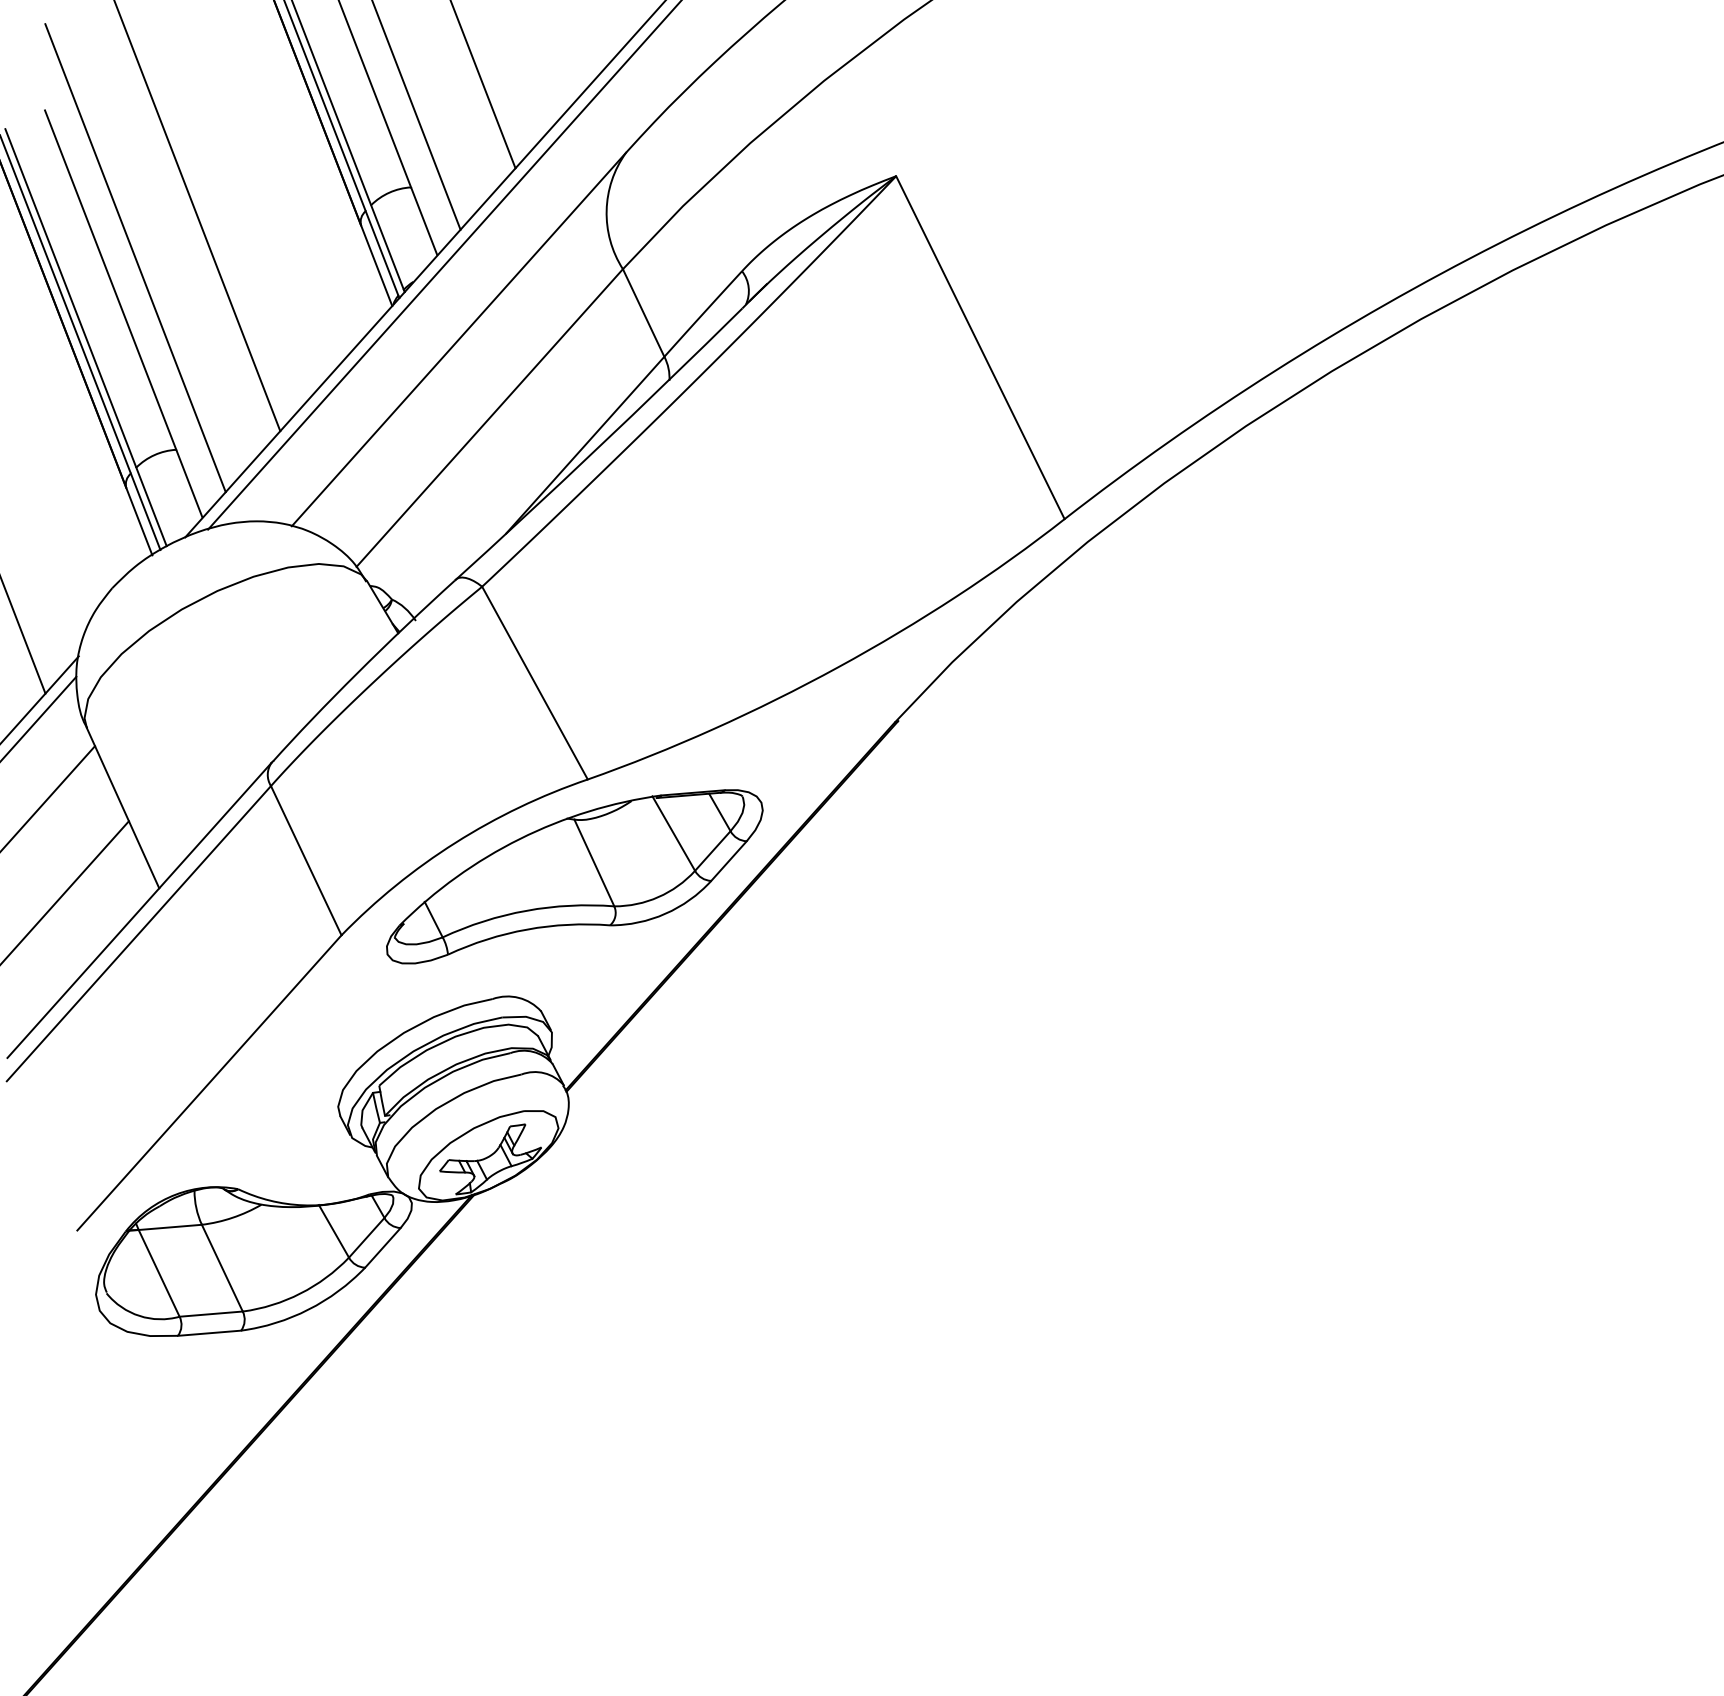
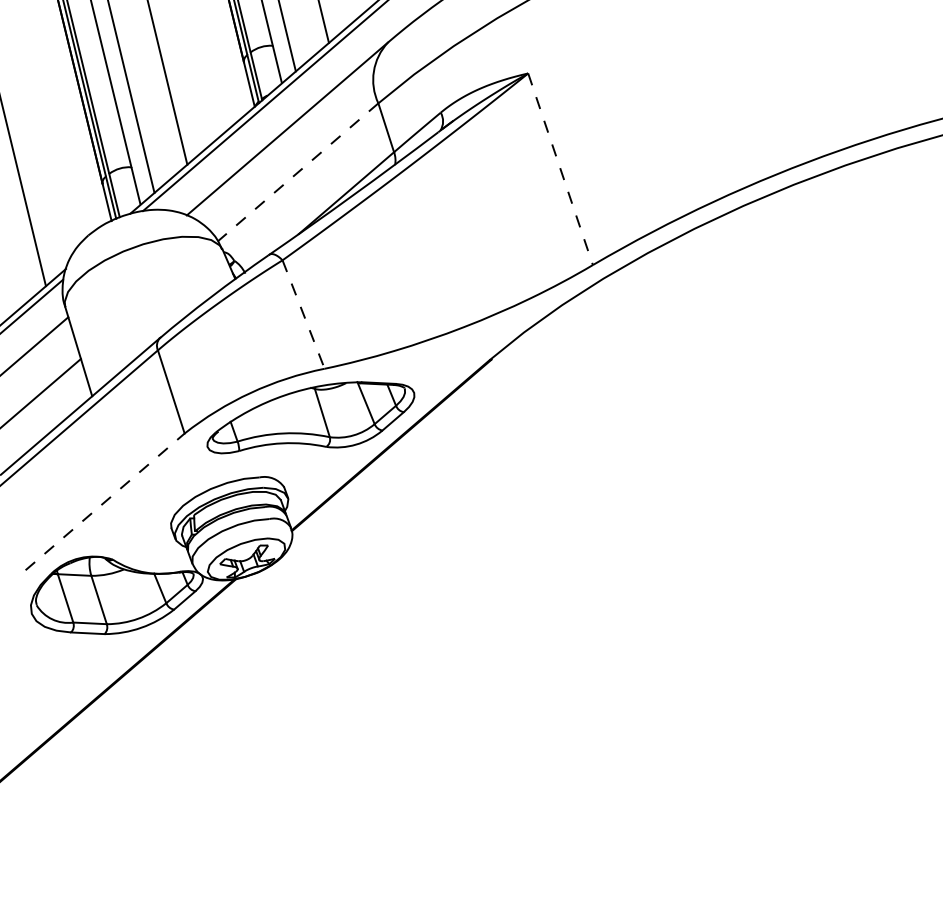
line: (980, 348) -> (560, 169), solid -> dashed
line: (490, 418) -> (298, 172), solid -> dashed
line: (534, 684) -> (303, 315), solid -> dashed
line: (210, 1082) -> (105, 501), solid -> dashed

